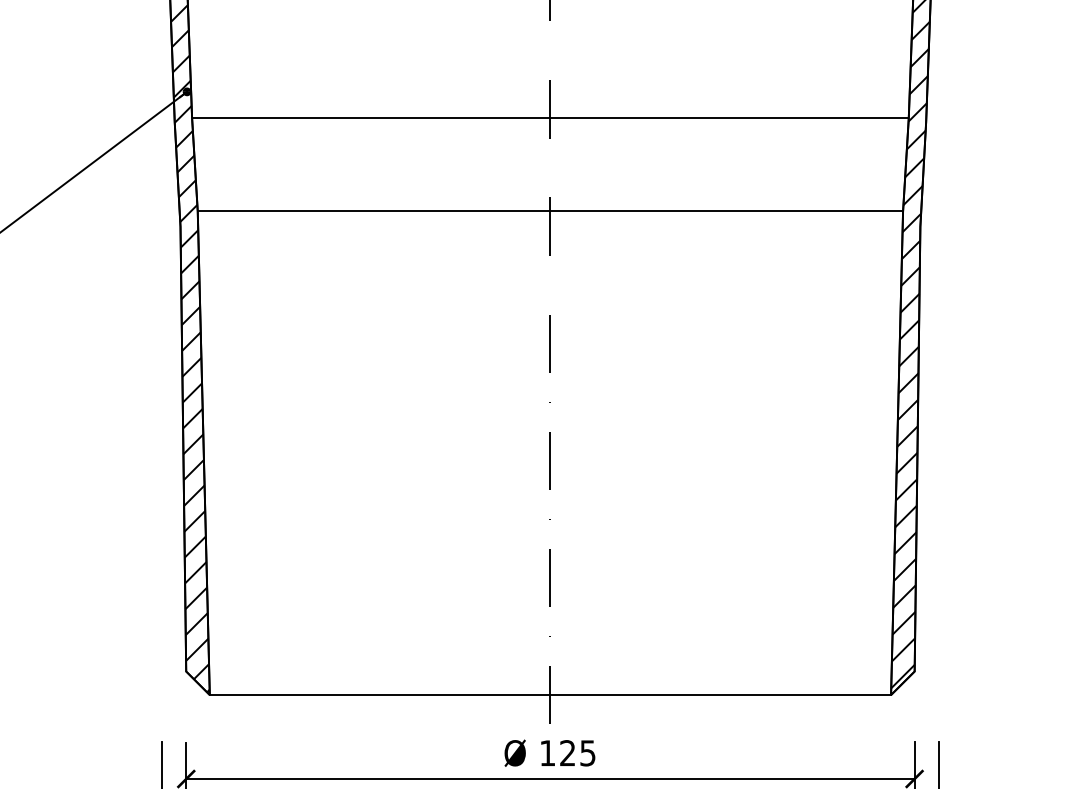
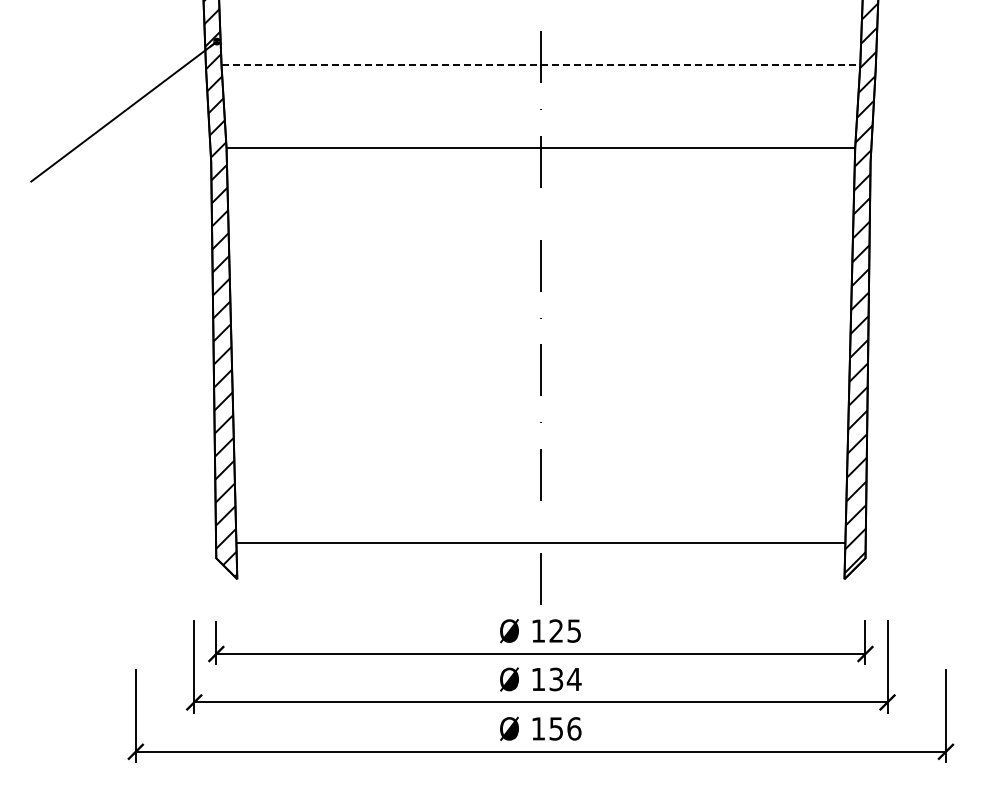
line: (551, 118) -> (541, 65), solid -> dashed
line: (549, 695) -> (540, 543), moved

